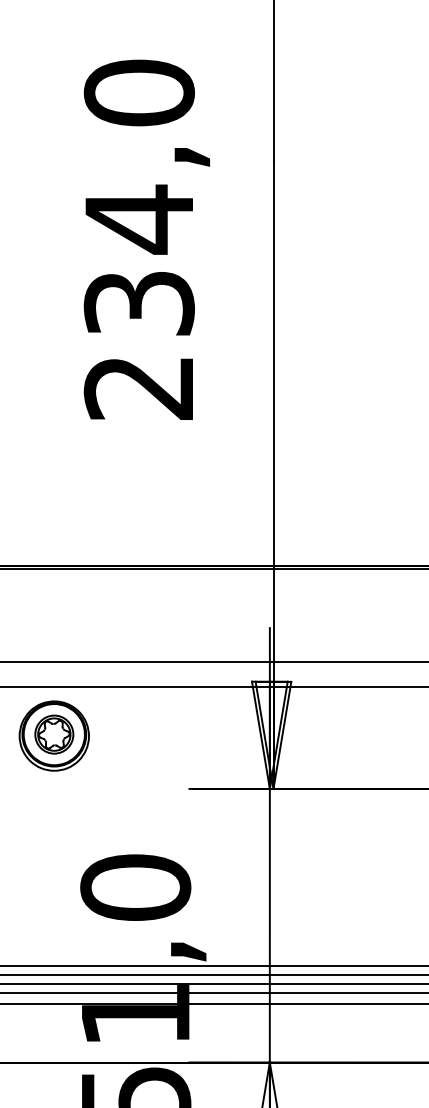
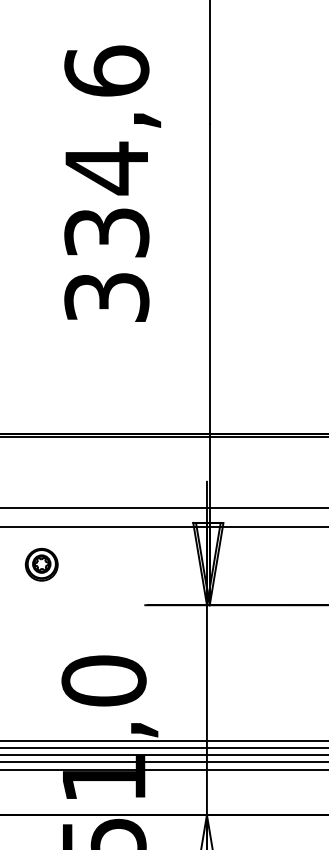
text: (138, 239) -> (106, 183), 234,0 -> 334,6
part: (54, 735) -> (41, 564), size x0.6

